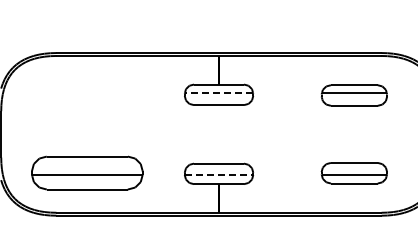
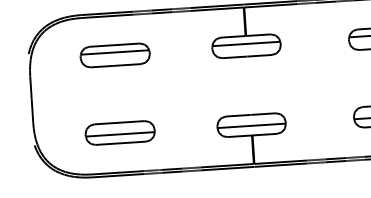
line: (219, 92) -> (246, 43), dashed -> solid
part: (87, 95) -> (115, 55), added
part: (87, 173) -> (120, 133), size x0.62
line: (219, 174) -> (252, 125), dashed -> solid

